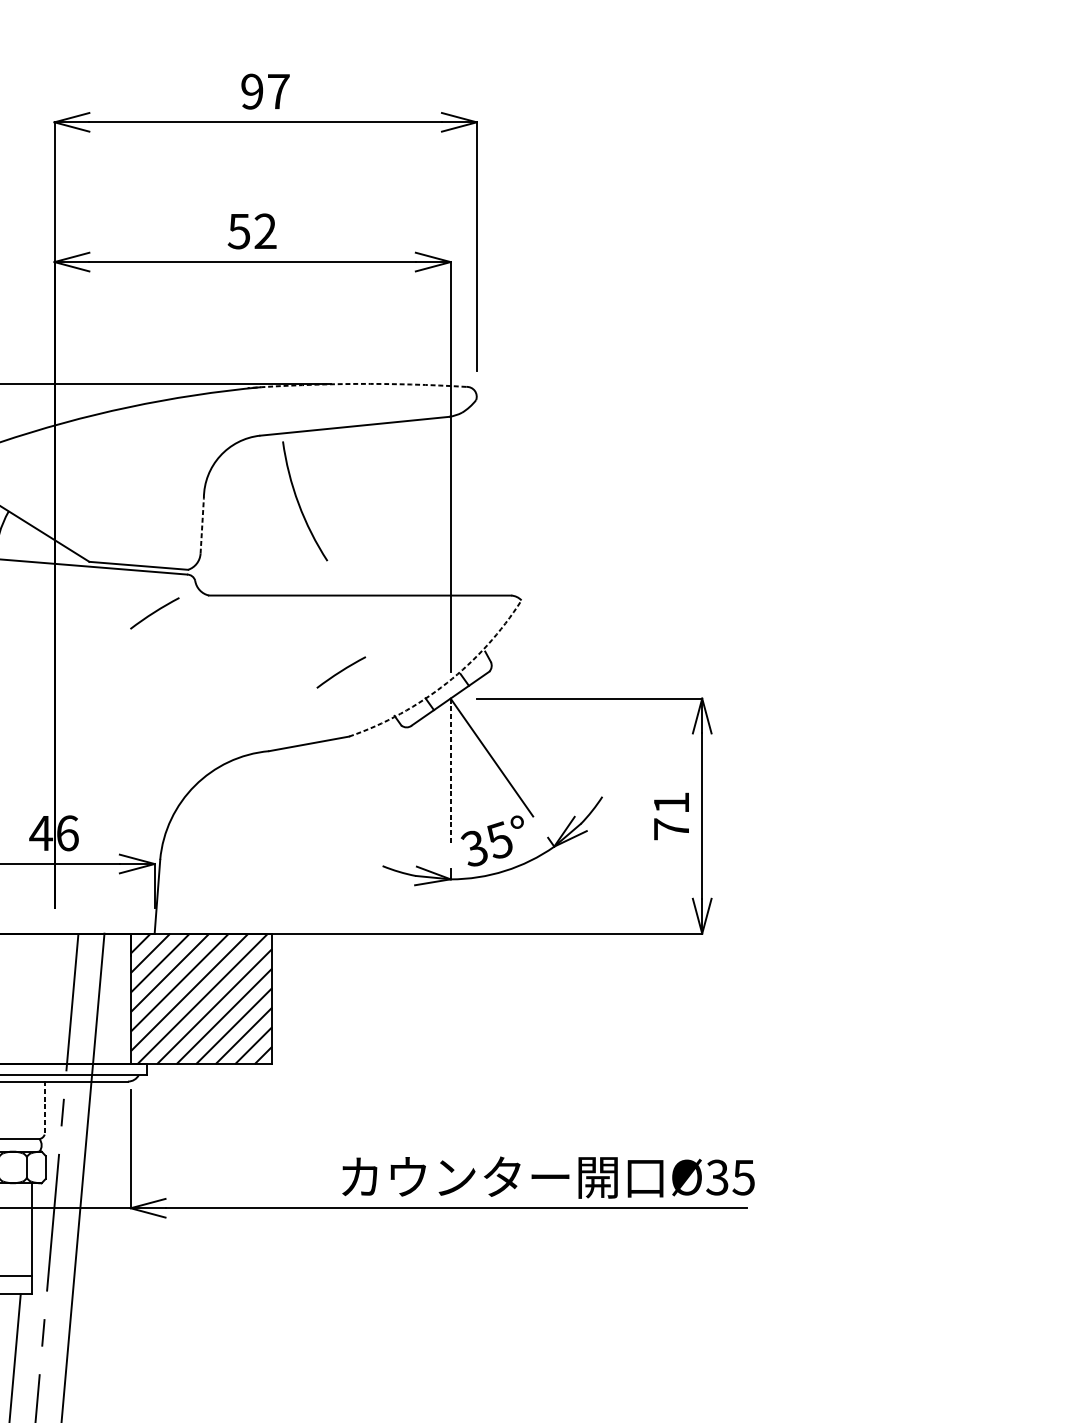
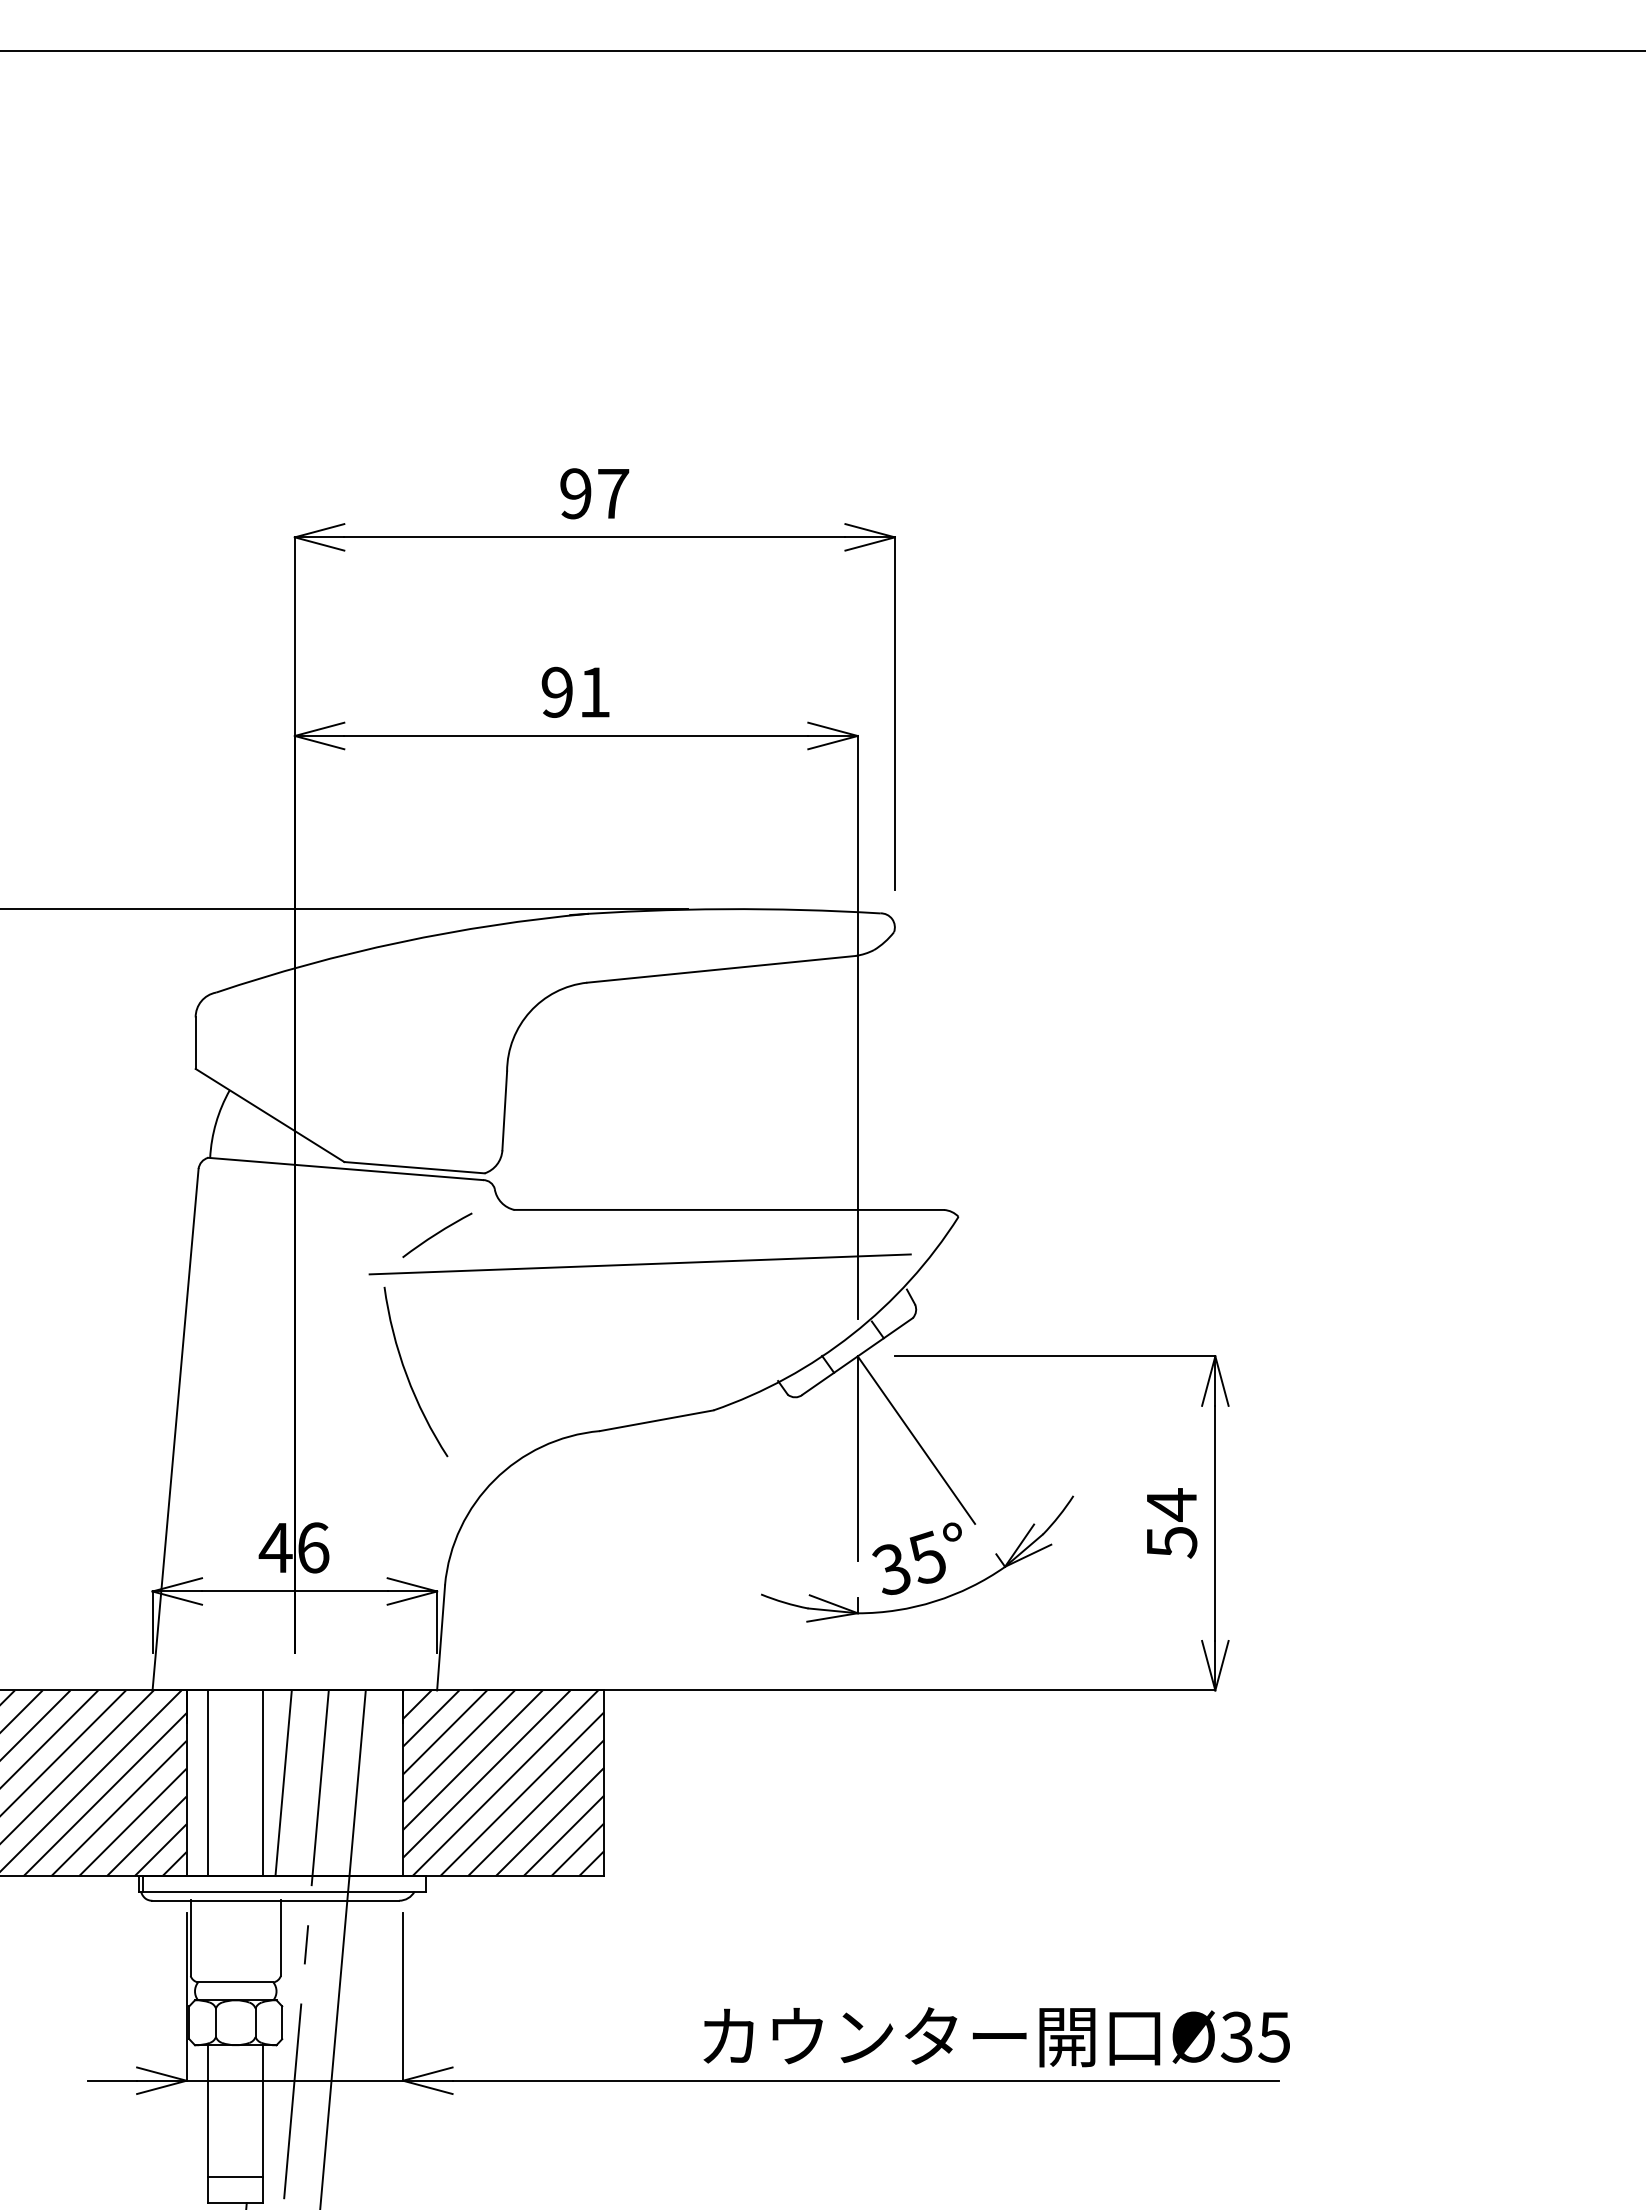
text: (252, 230) -> (575, 691), 52 -> 91
arc: (356, 384) -> (724, 909), dashed -> solid
arc: (299, 502) -> (407, 1373), moved
line: (202, 525) -> (504, 1110), dashed -> solid
line: (297, 633) -> (639, 1264), added
arc: (341, 671) -> (702, 1318), removed
arc: (446, 683) -> (852, 1334), dashed -> solid
line: (450, 771) -> (857, 1459), dashed -> solid
text: (672, 816) -> (1172, 1523), 71 -> 54
line: (32, 999) -> (263, 1783), added
line: (46, 999) -> (283, 1783), added
line: (44, 1108) -> (280, 1938), dashed -> solid

